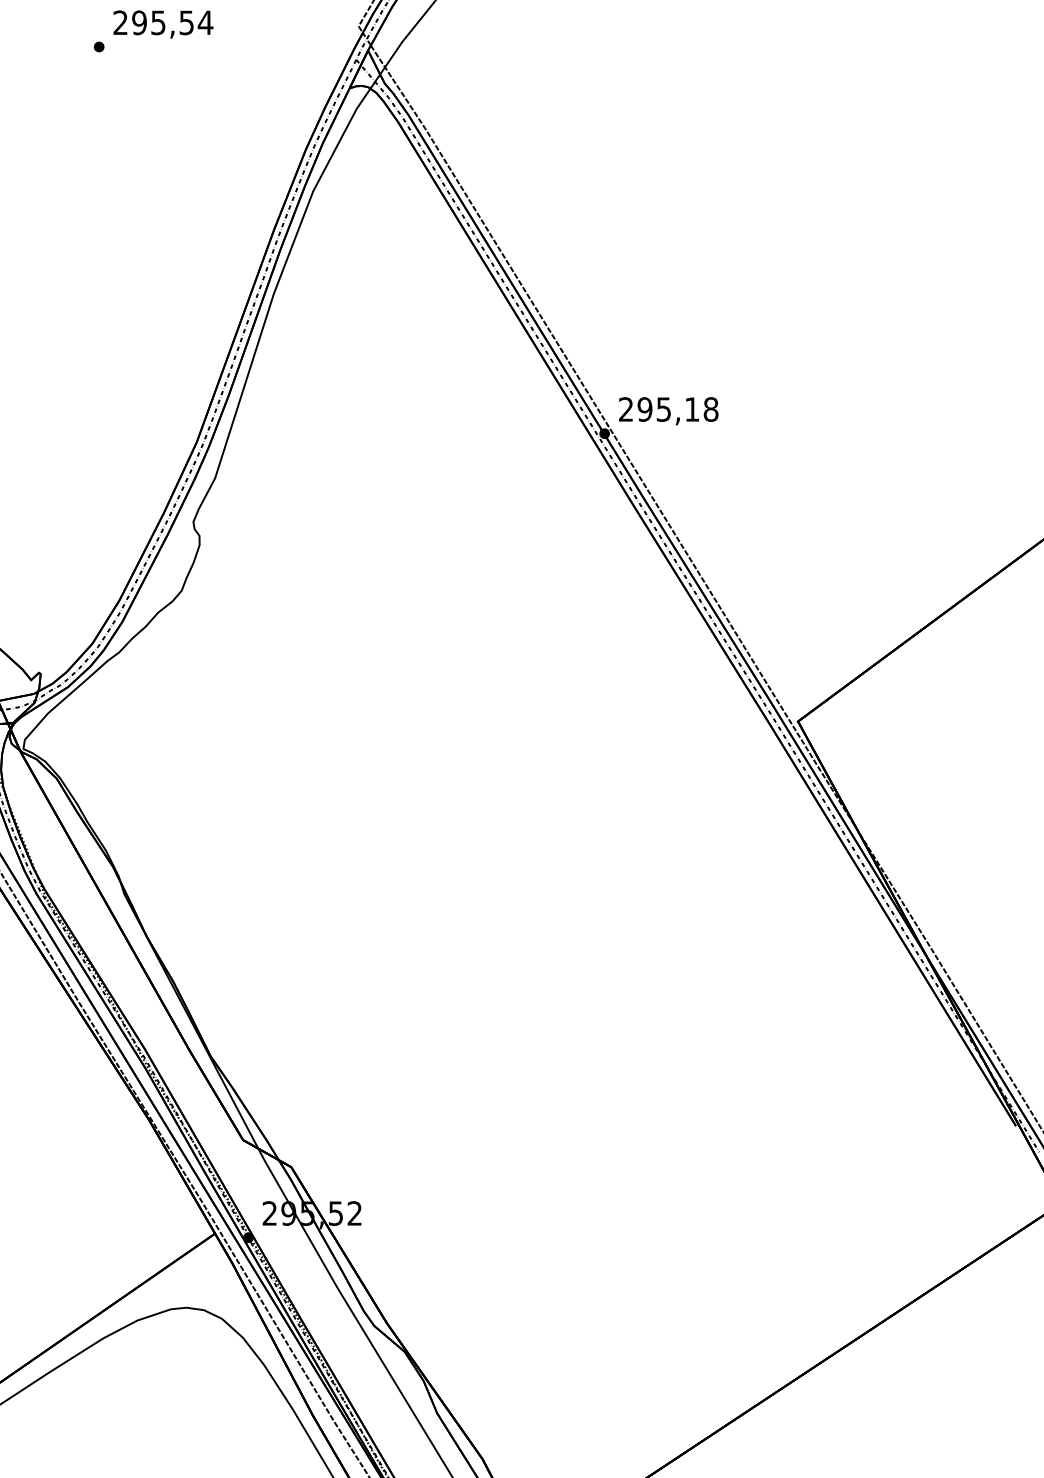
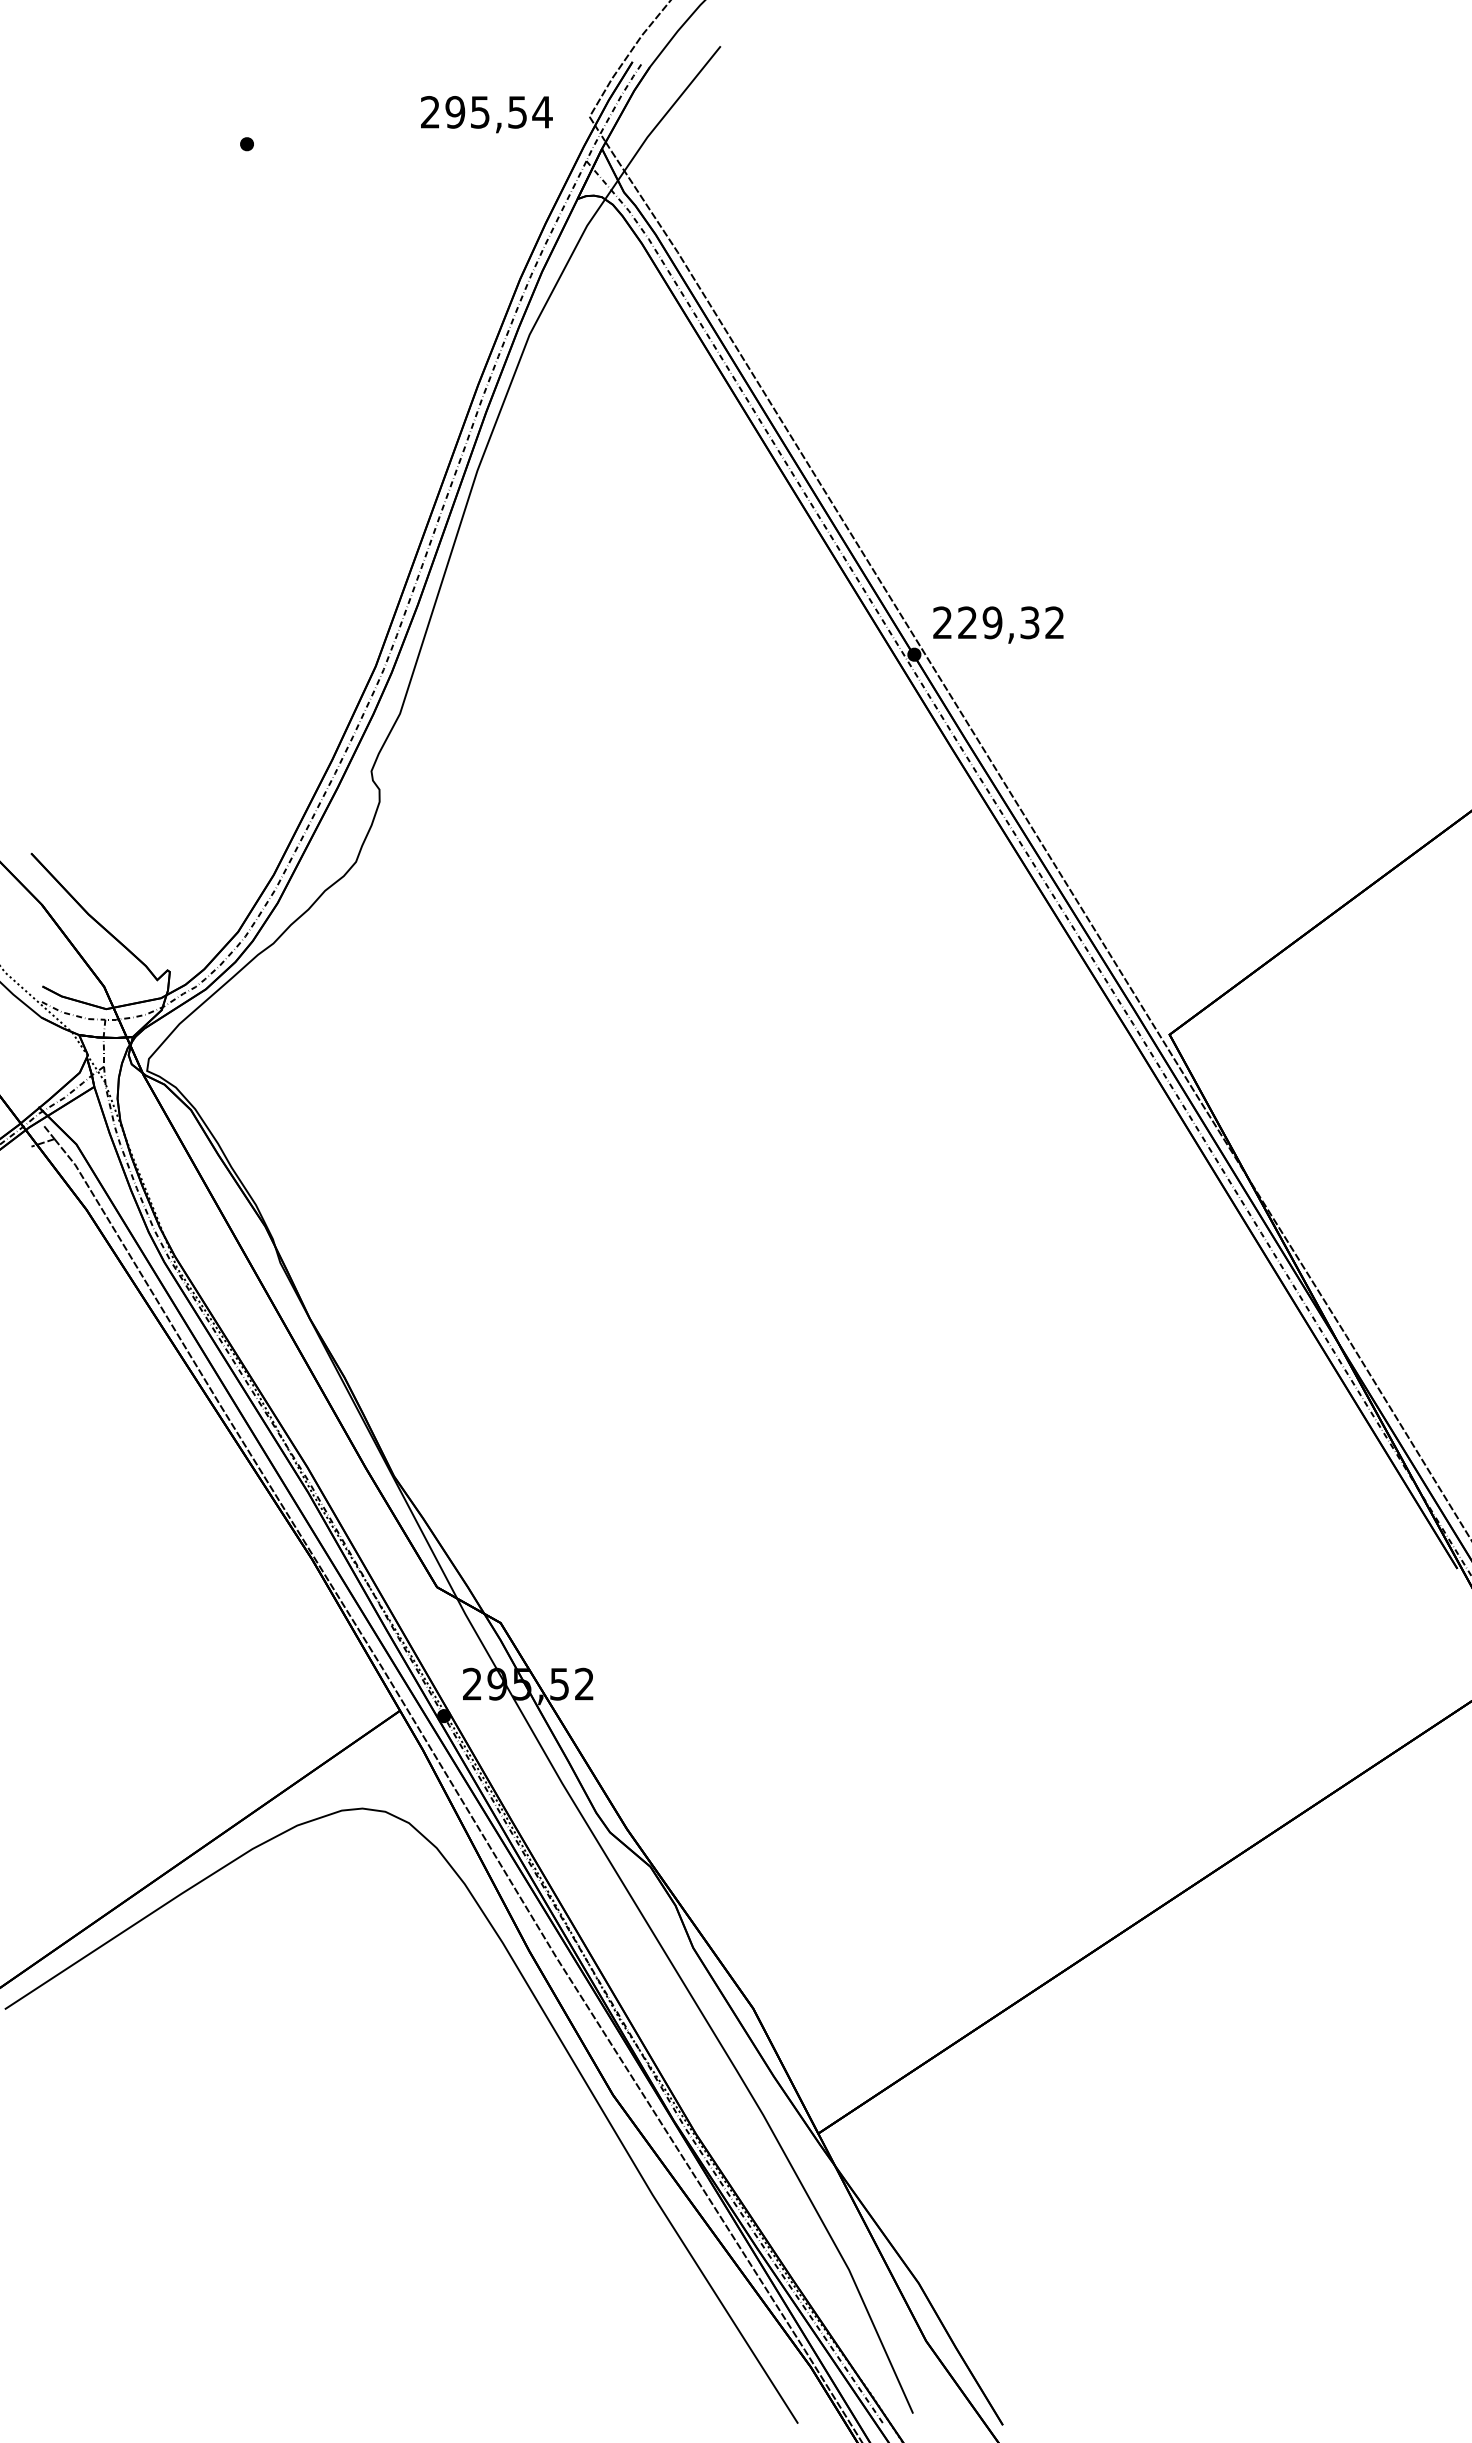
text: (163, 24) -> (486, 114), moved
text: (677, 409) -> (1010, 622), 295,18 -> 229,32

